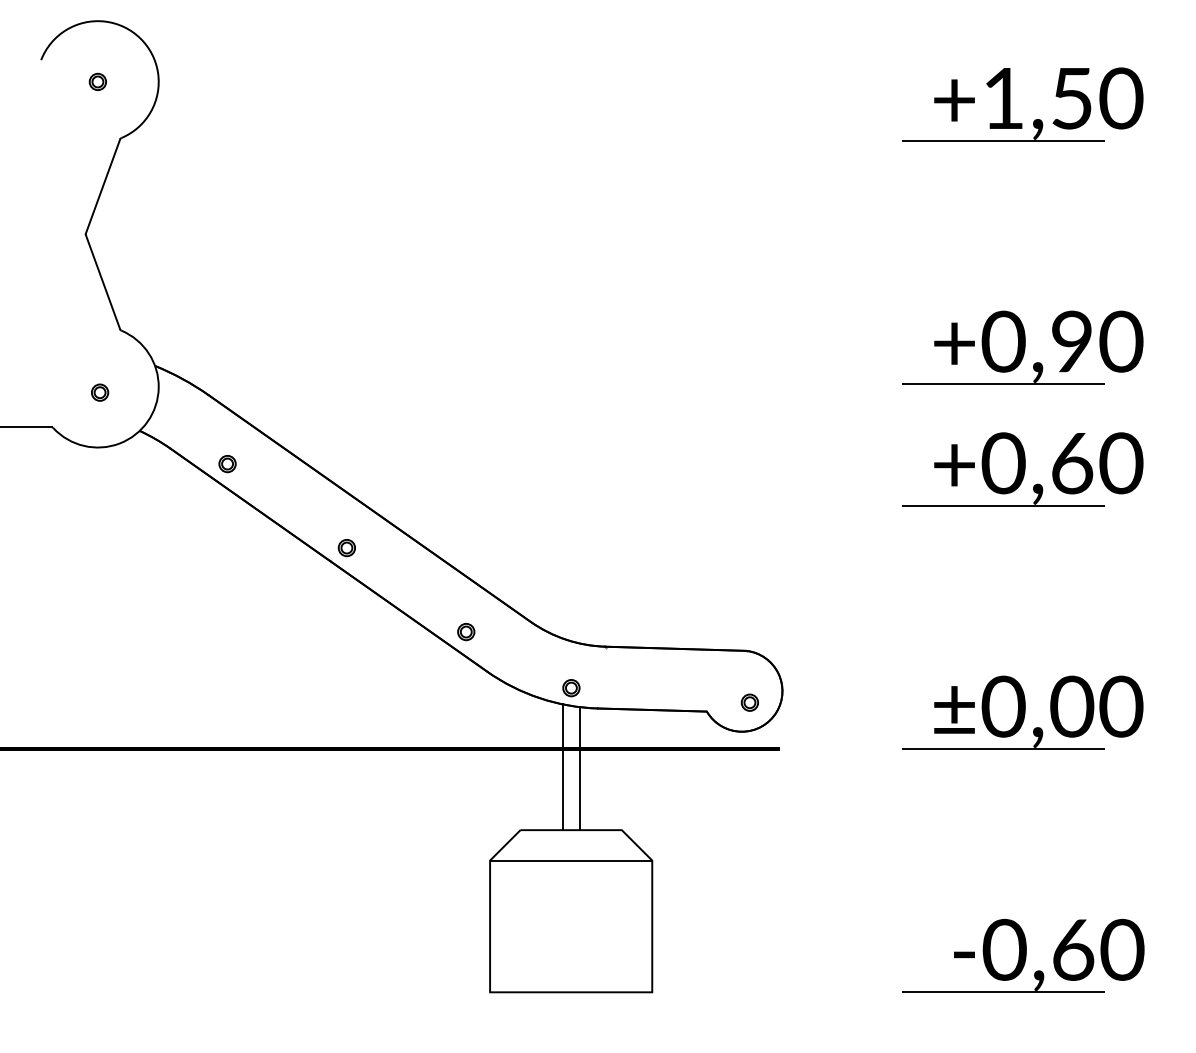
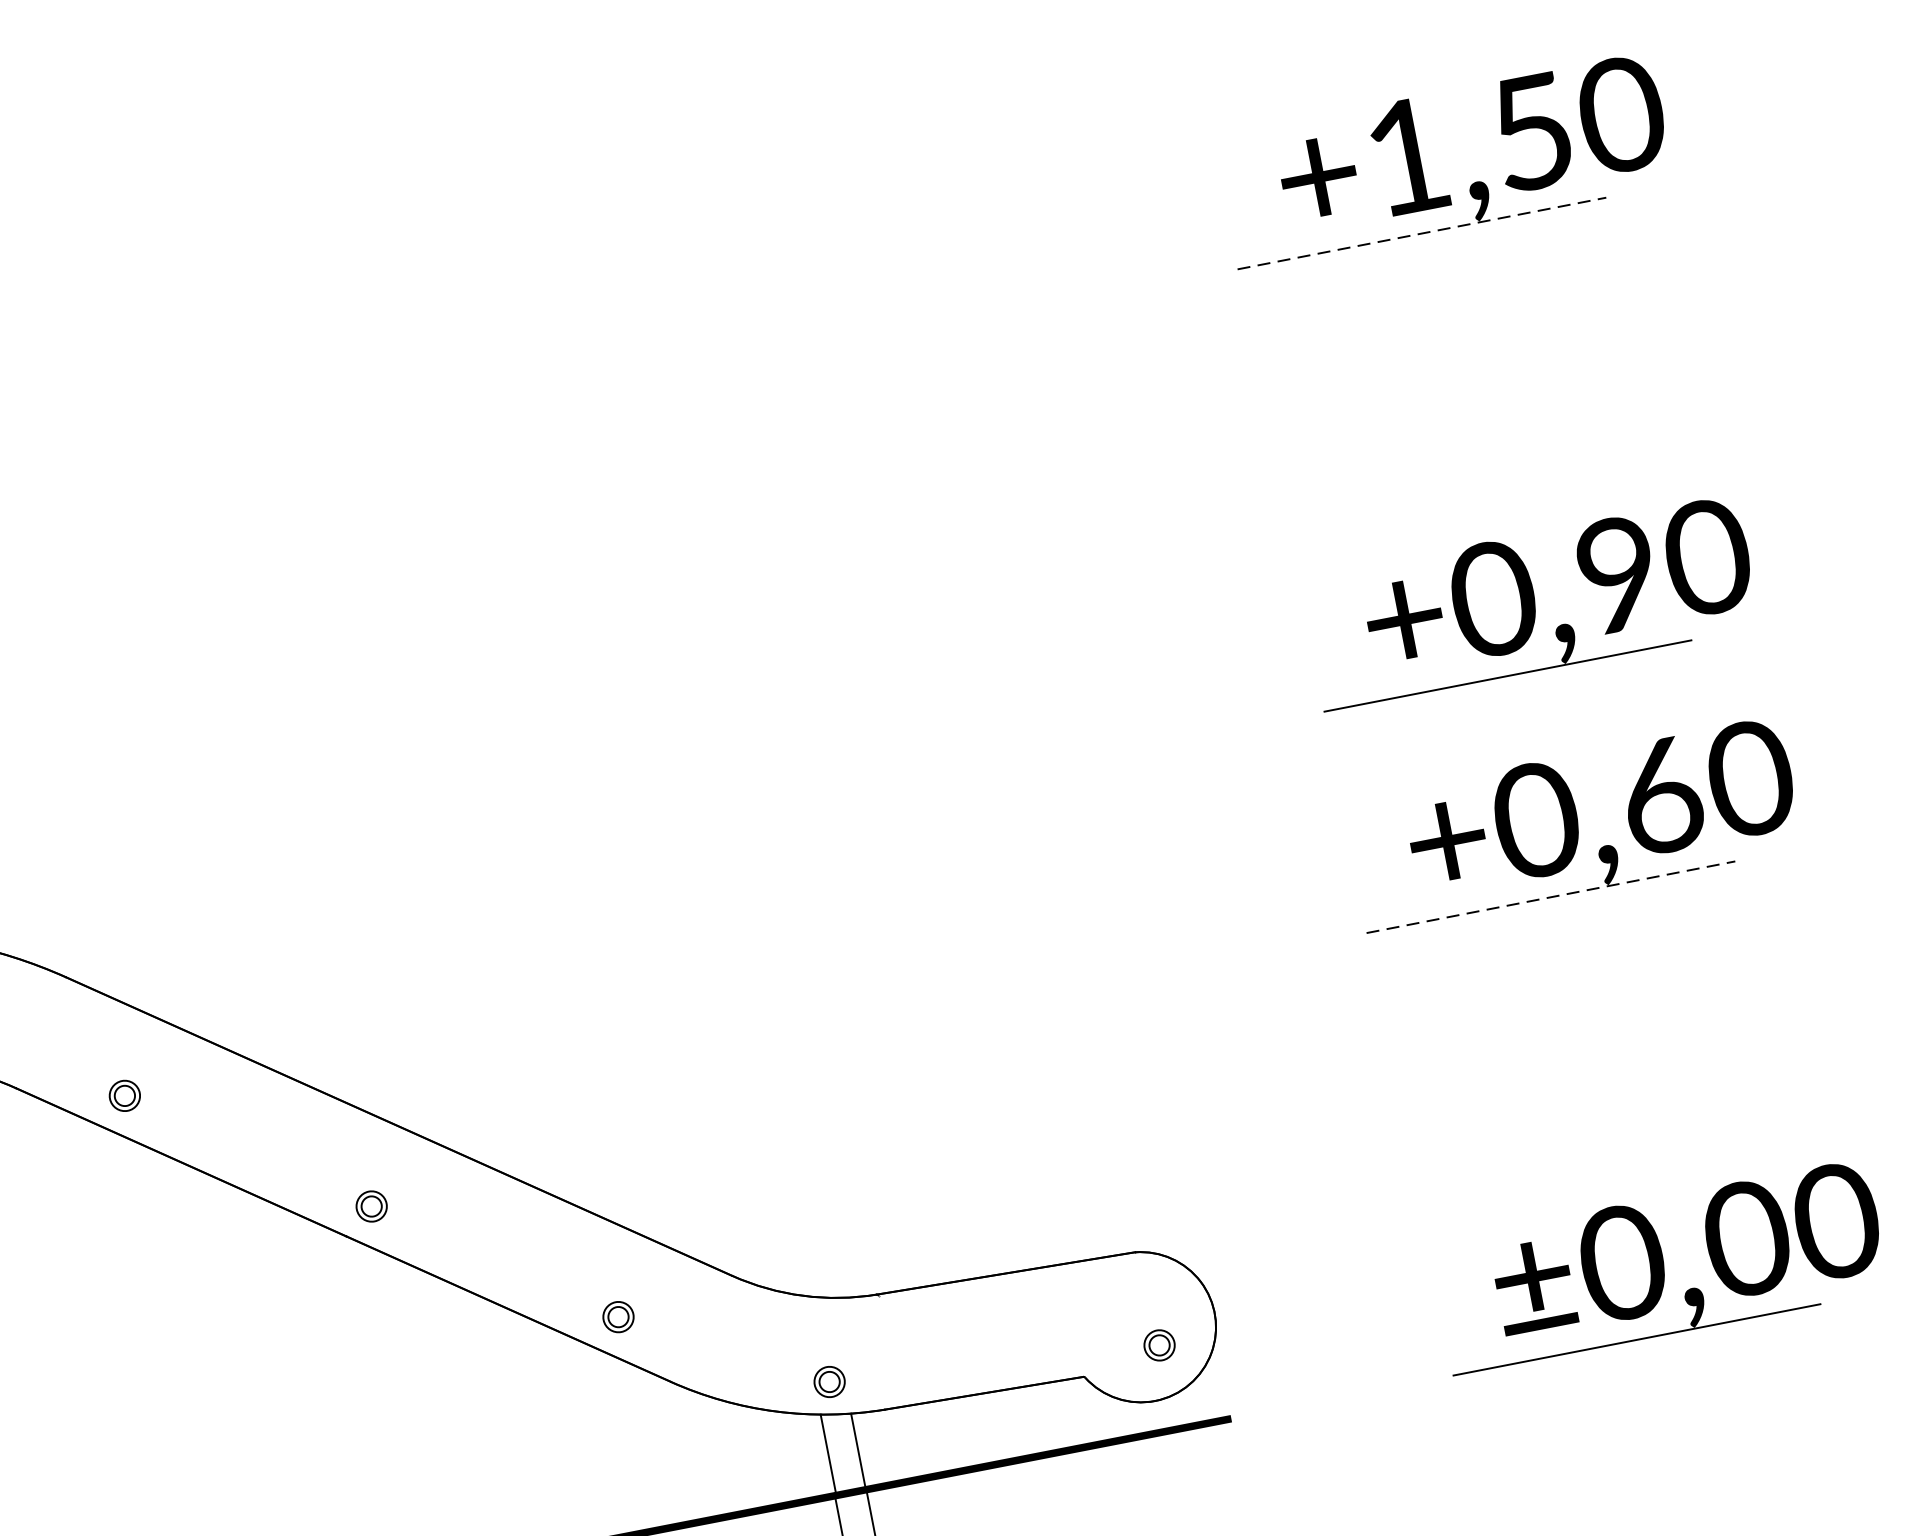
line: (1003, 140) -> (1422, 232), solid -> dashed
line: (1003, 505) -> (1551, 896), solid -> dashed

